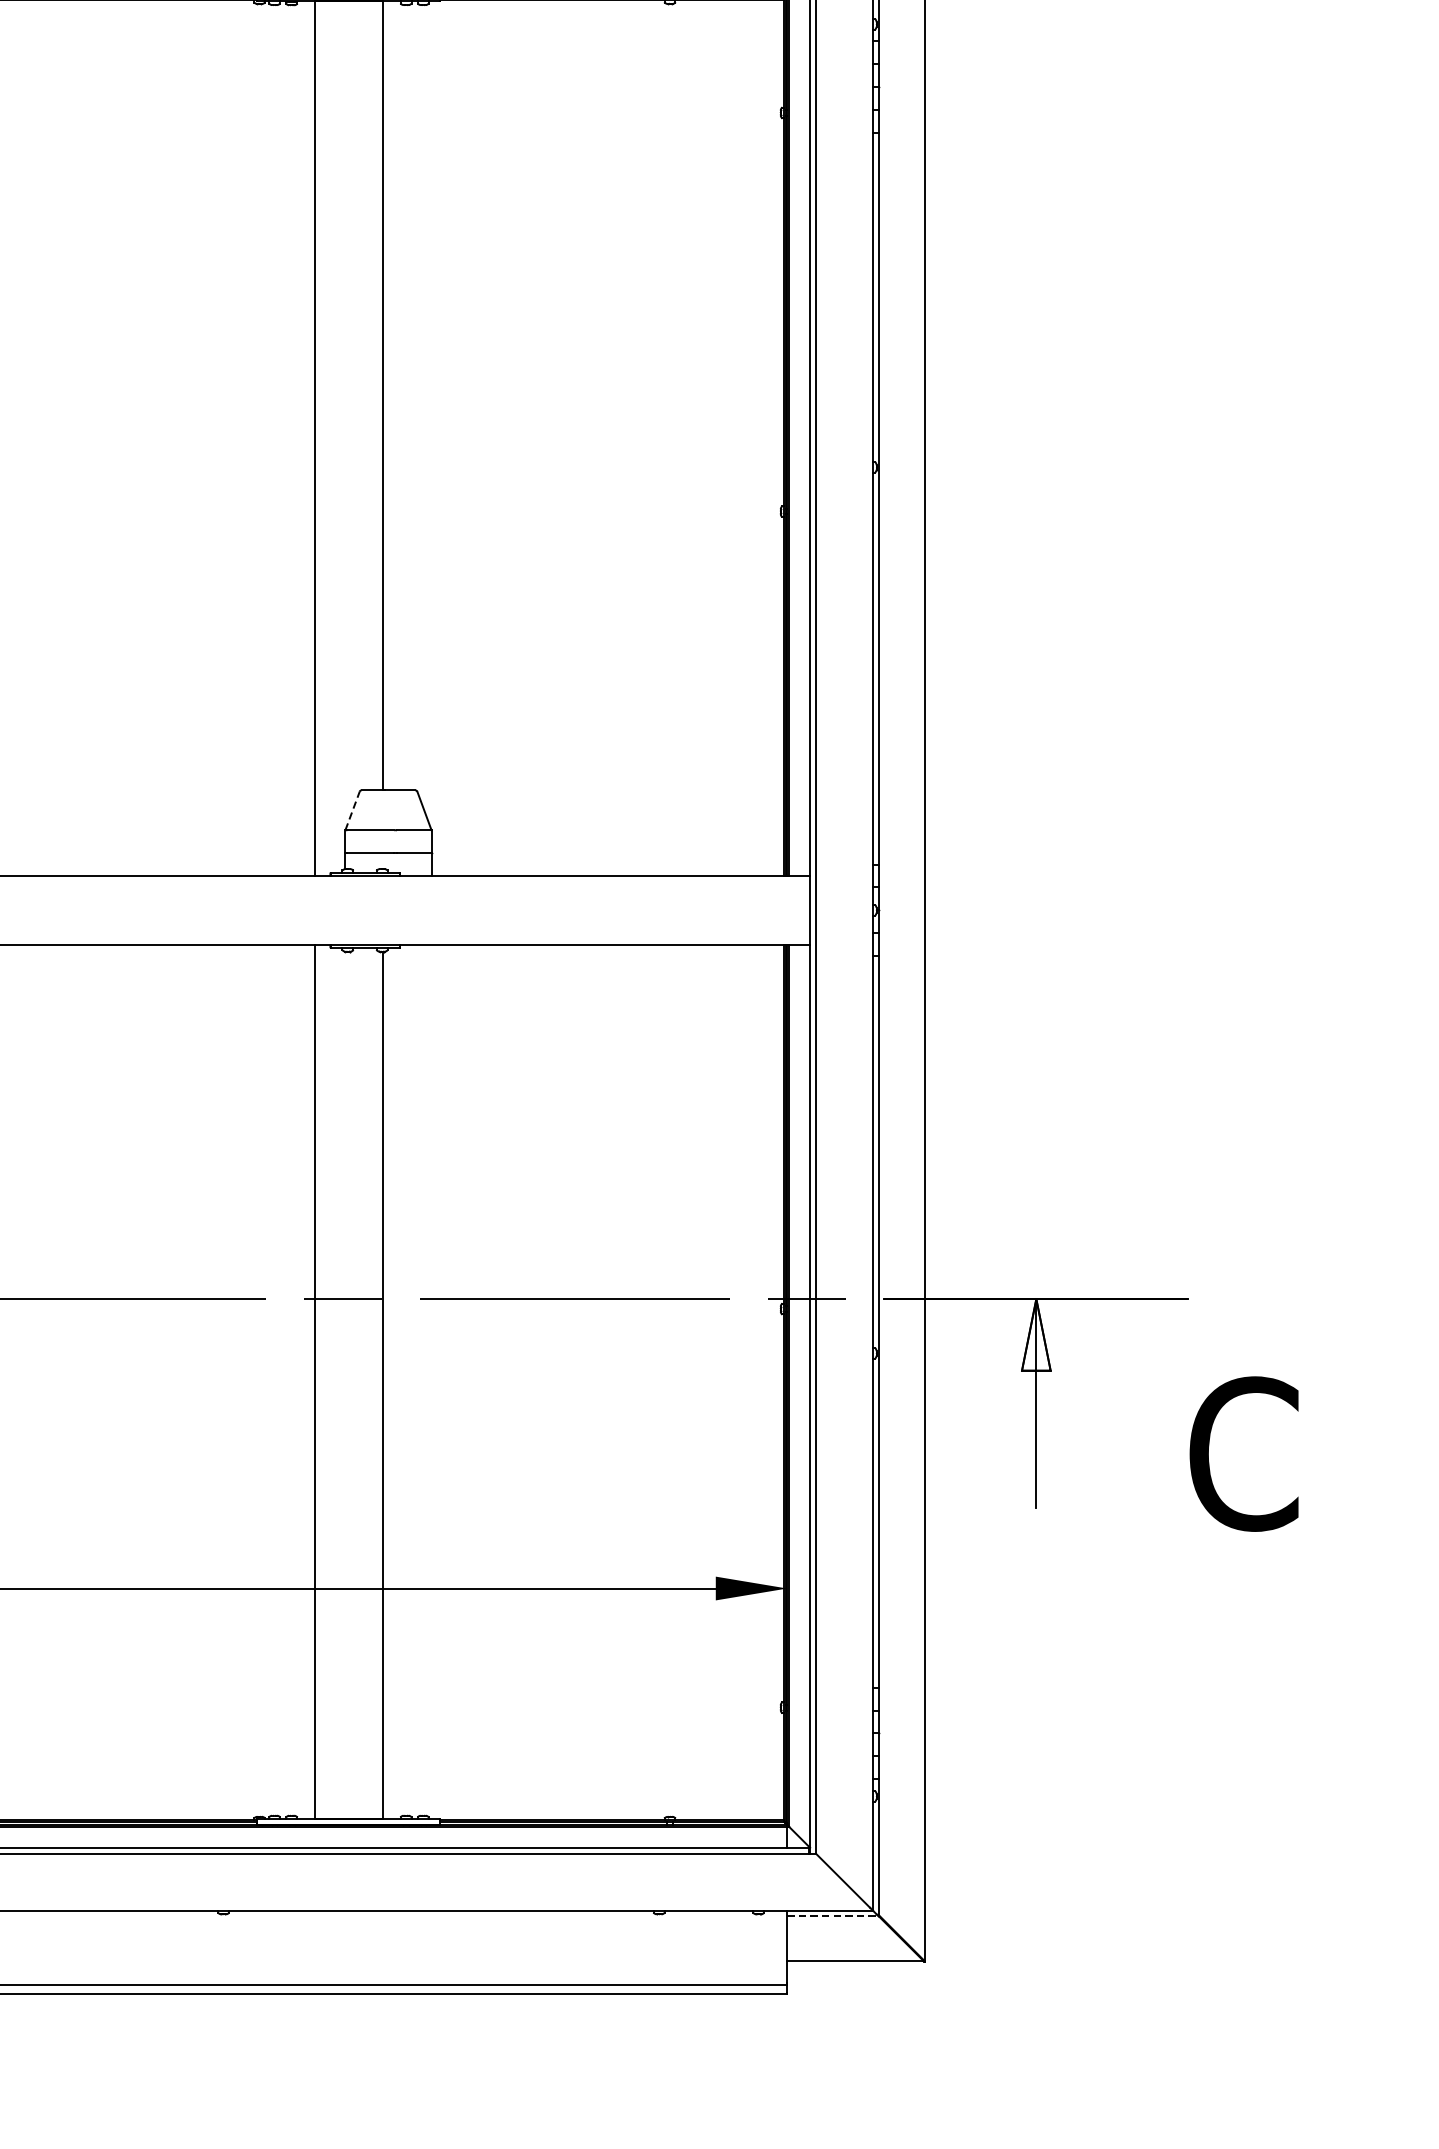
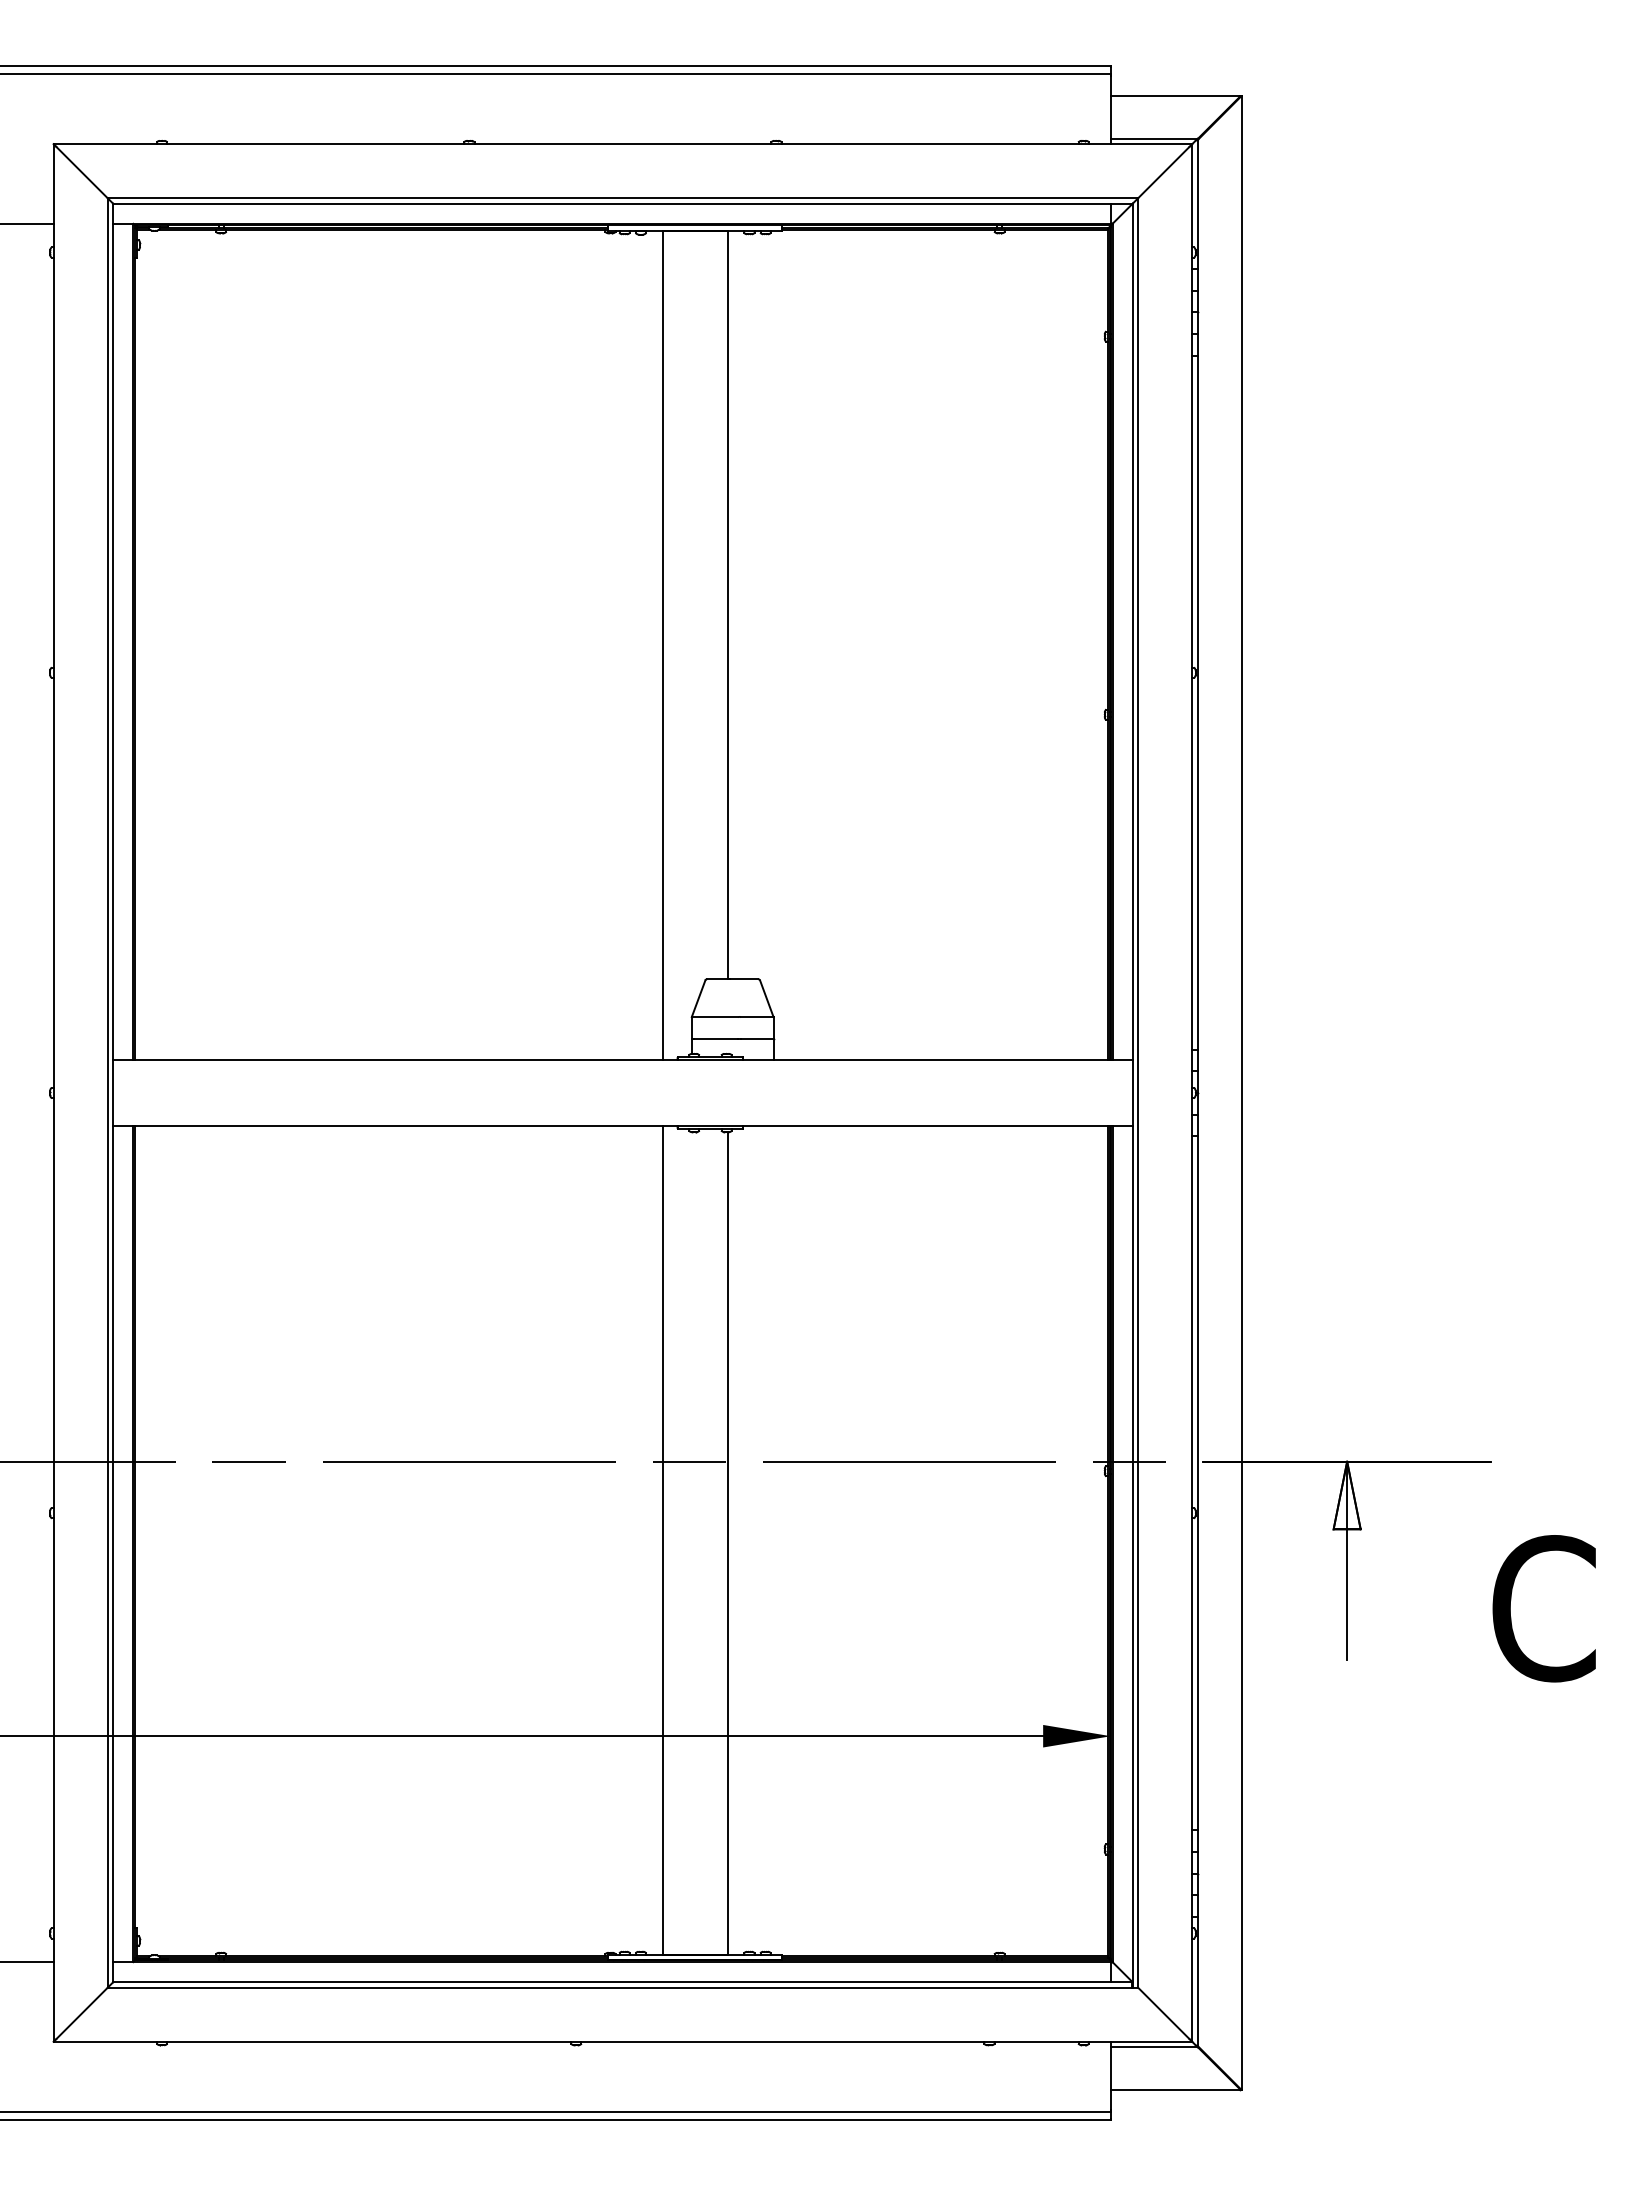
line: (352, 810) -> (698, 998), dashed -> solid
line: (833, 1916) -> (1154, 2047), dashed -> solid

